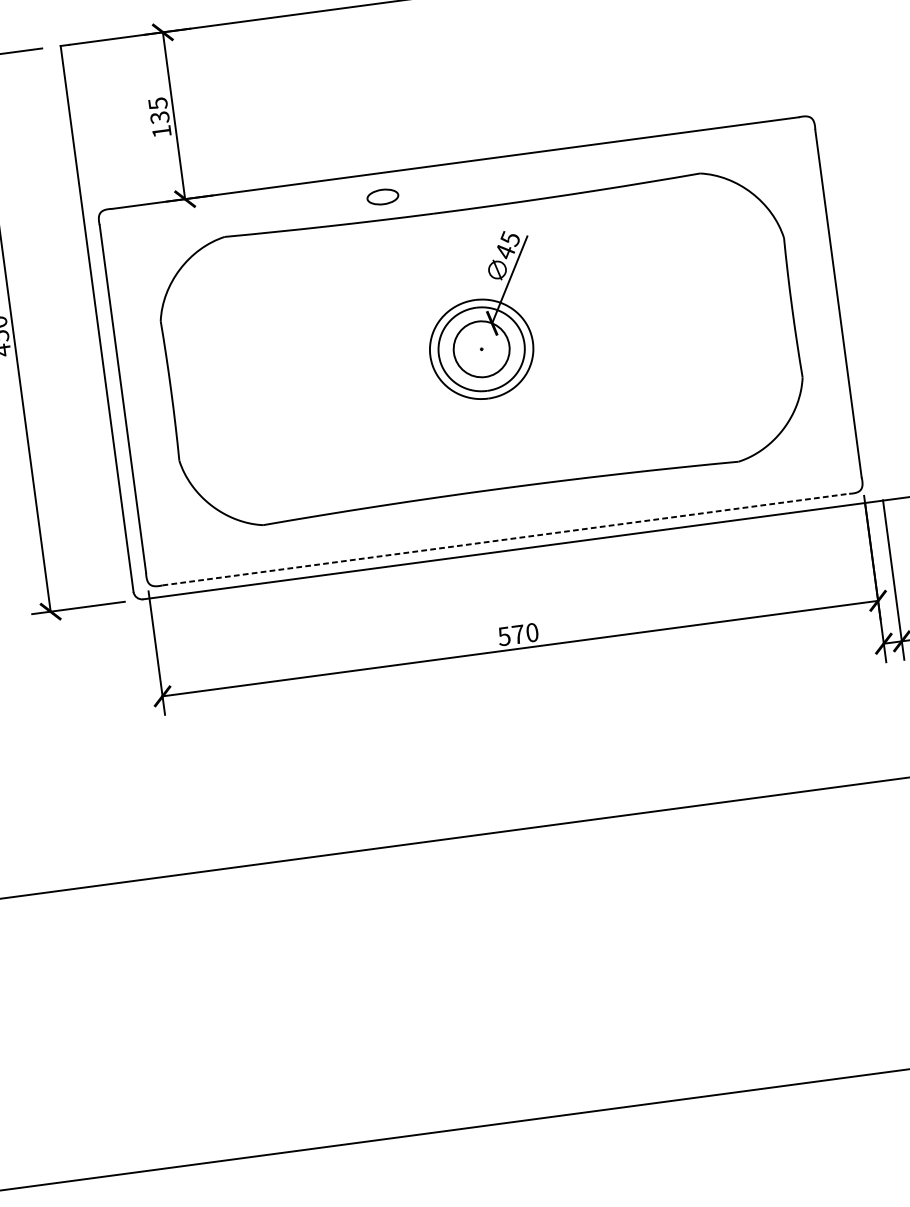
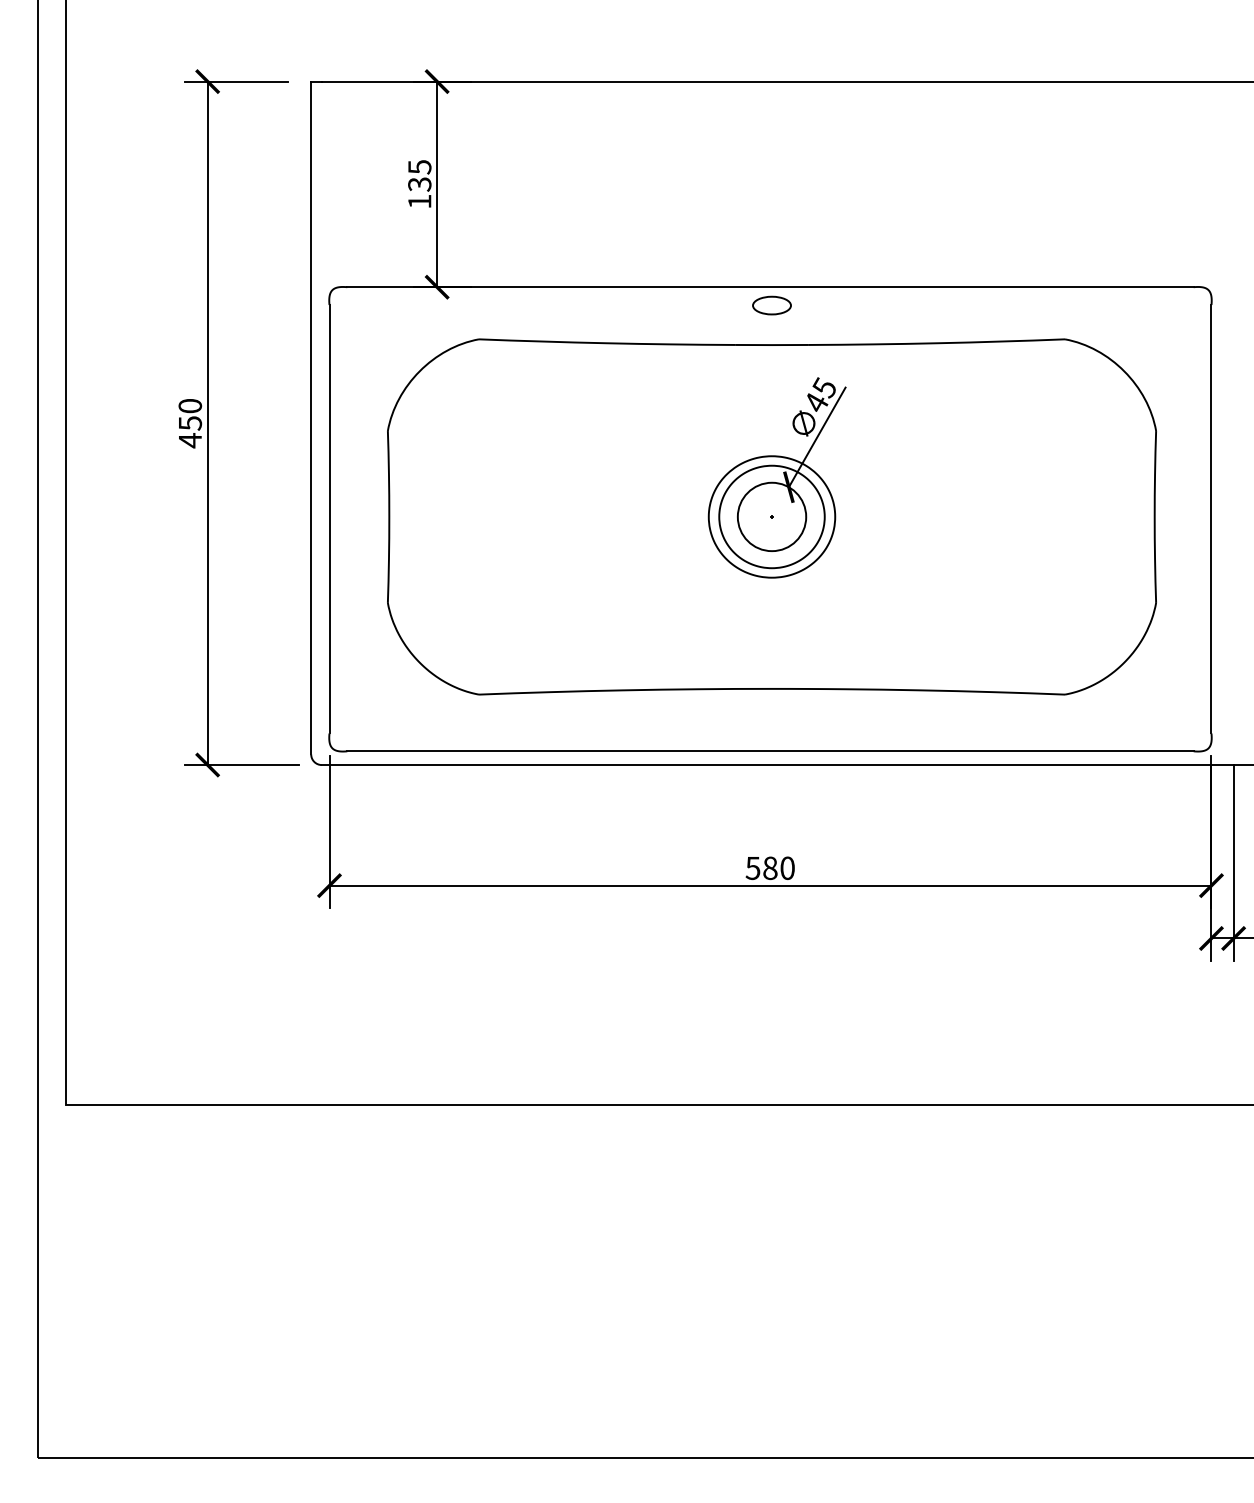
part: (382, 197) -> (771, 305), moved
line: (505, 539) -> (770, 751), dashed -> solid
text: (518, 634) -> (770, 868), 570 -> 580

